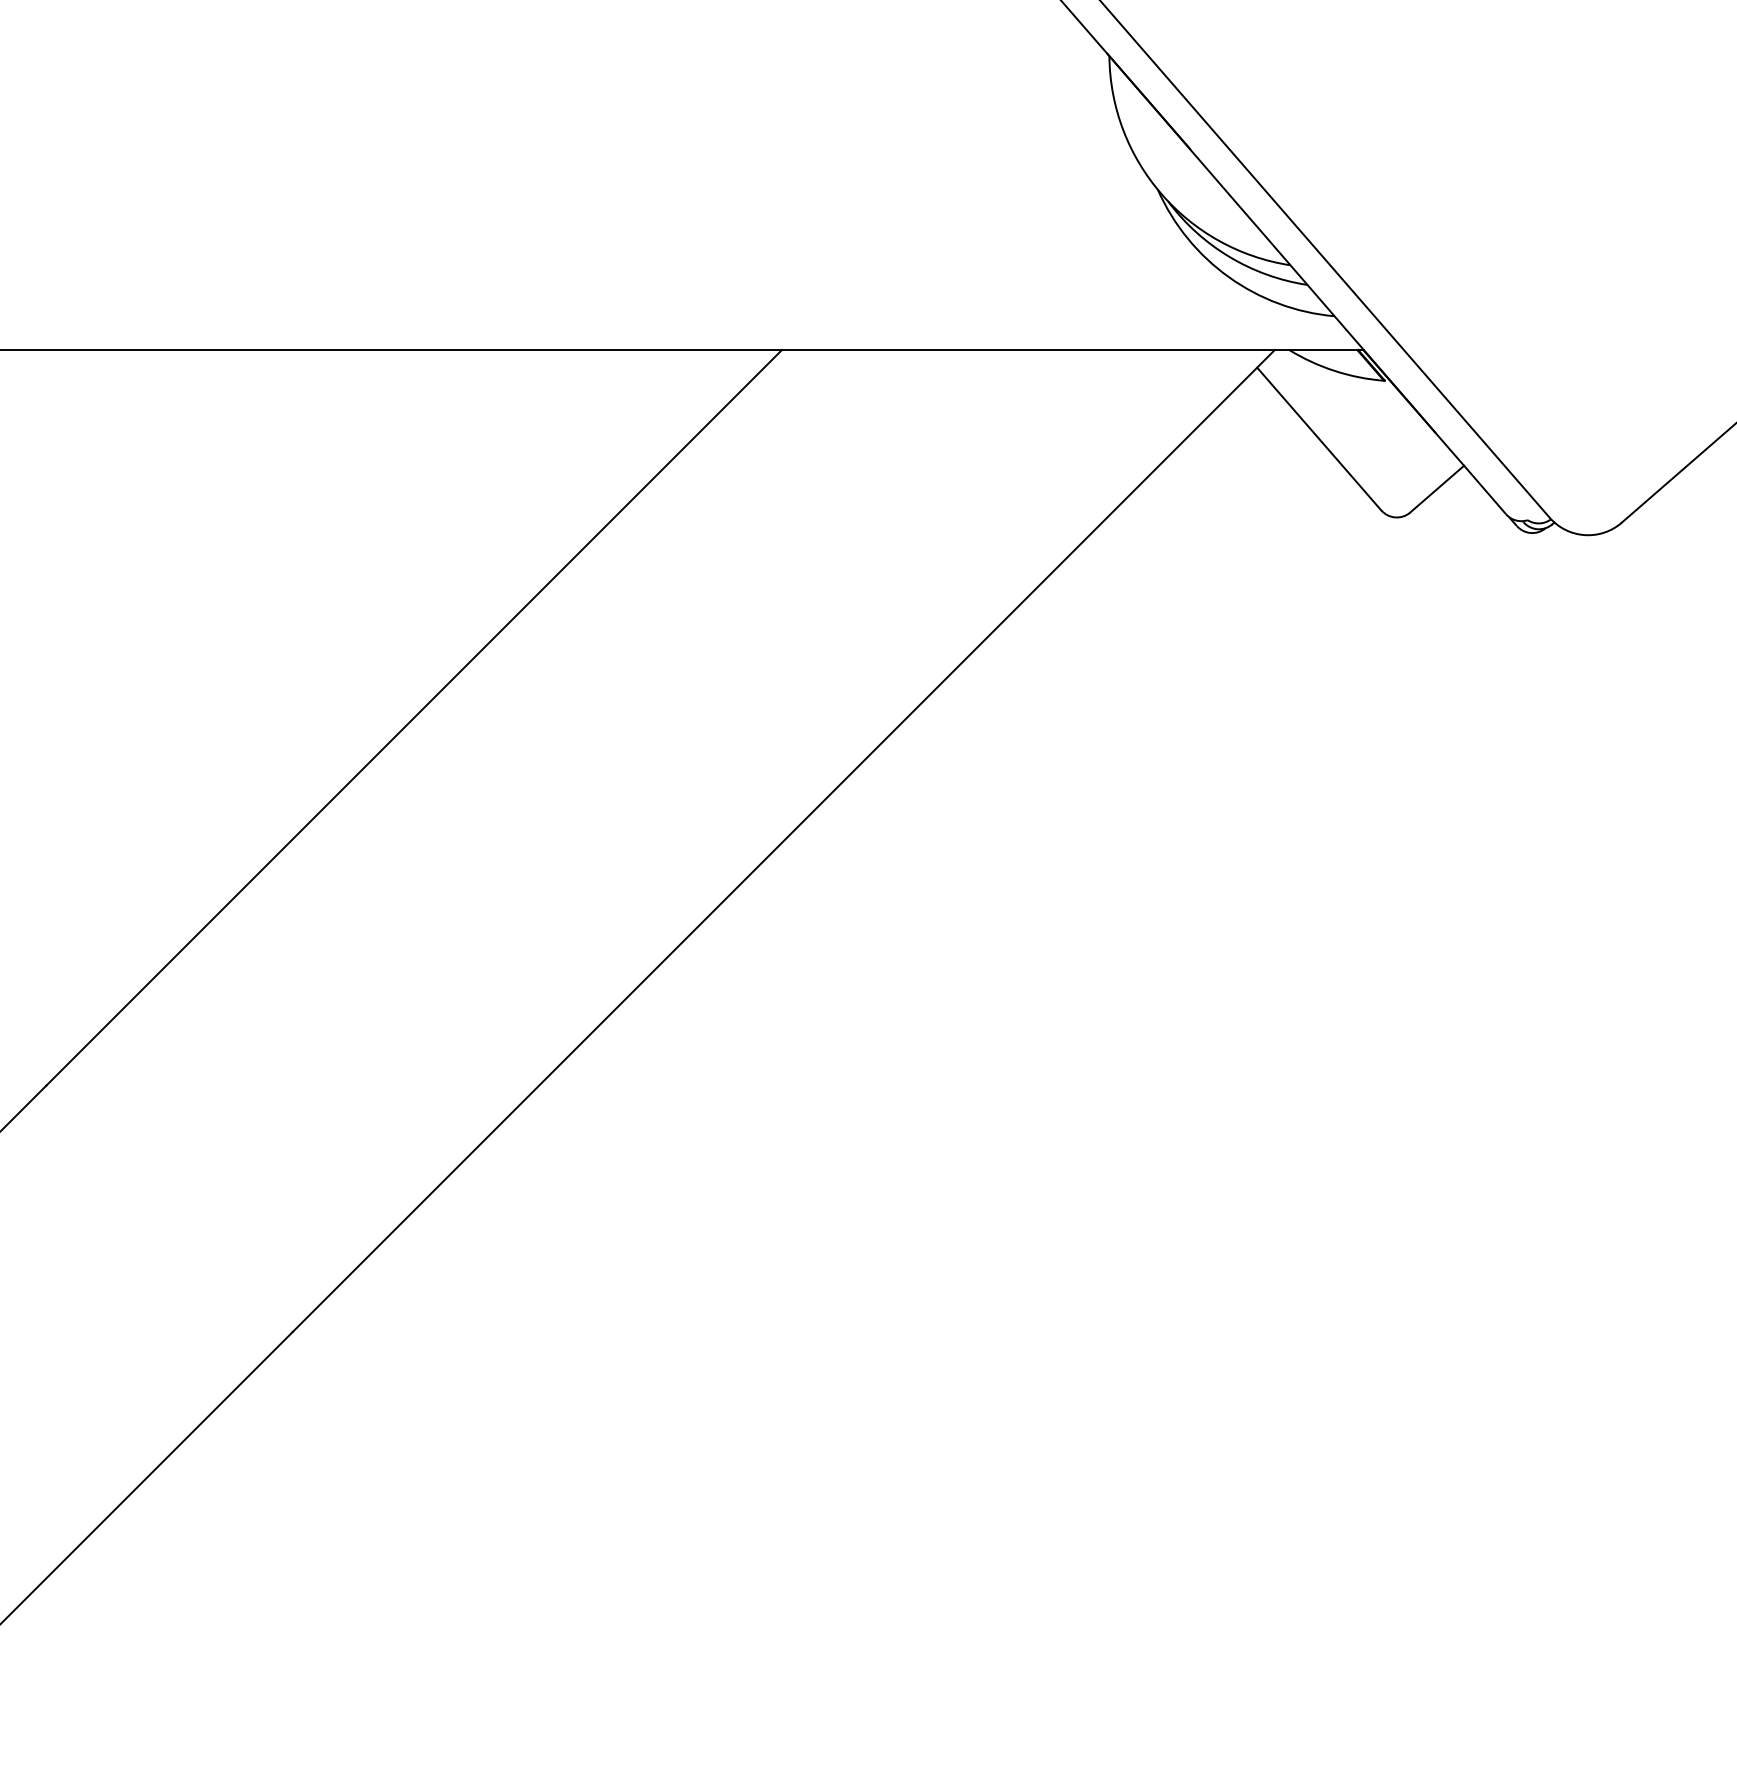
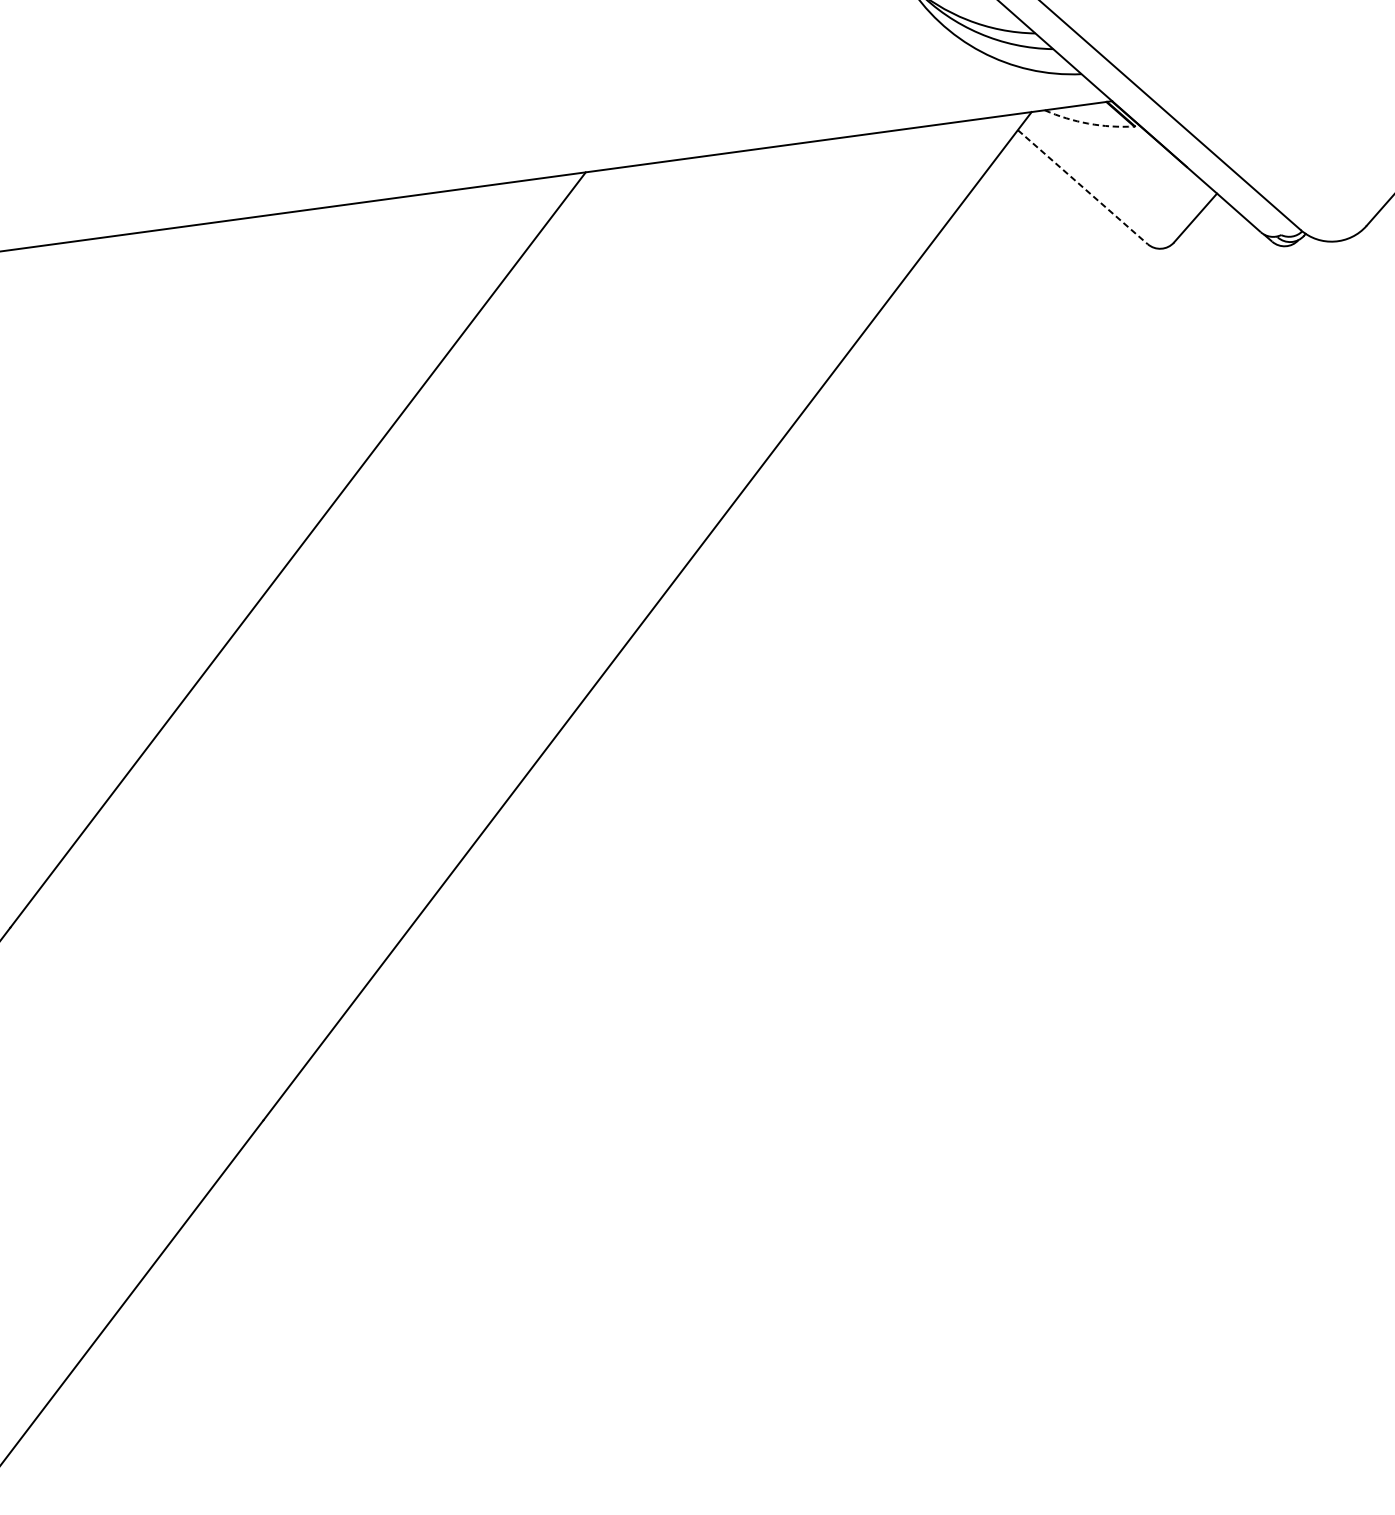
arc: (1334, 370) -> (1088, 123), solid -> dashed
line: (1319, 439) -> (1083, 187), solid -> dashed

